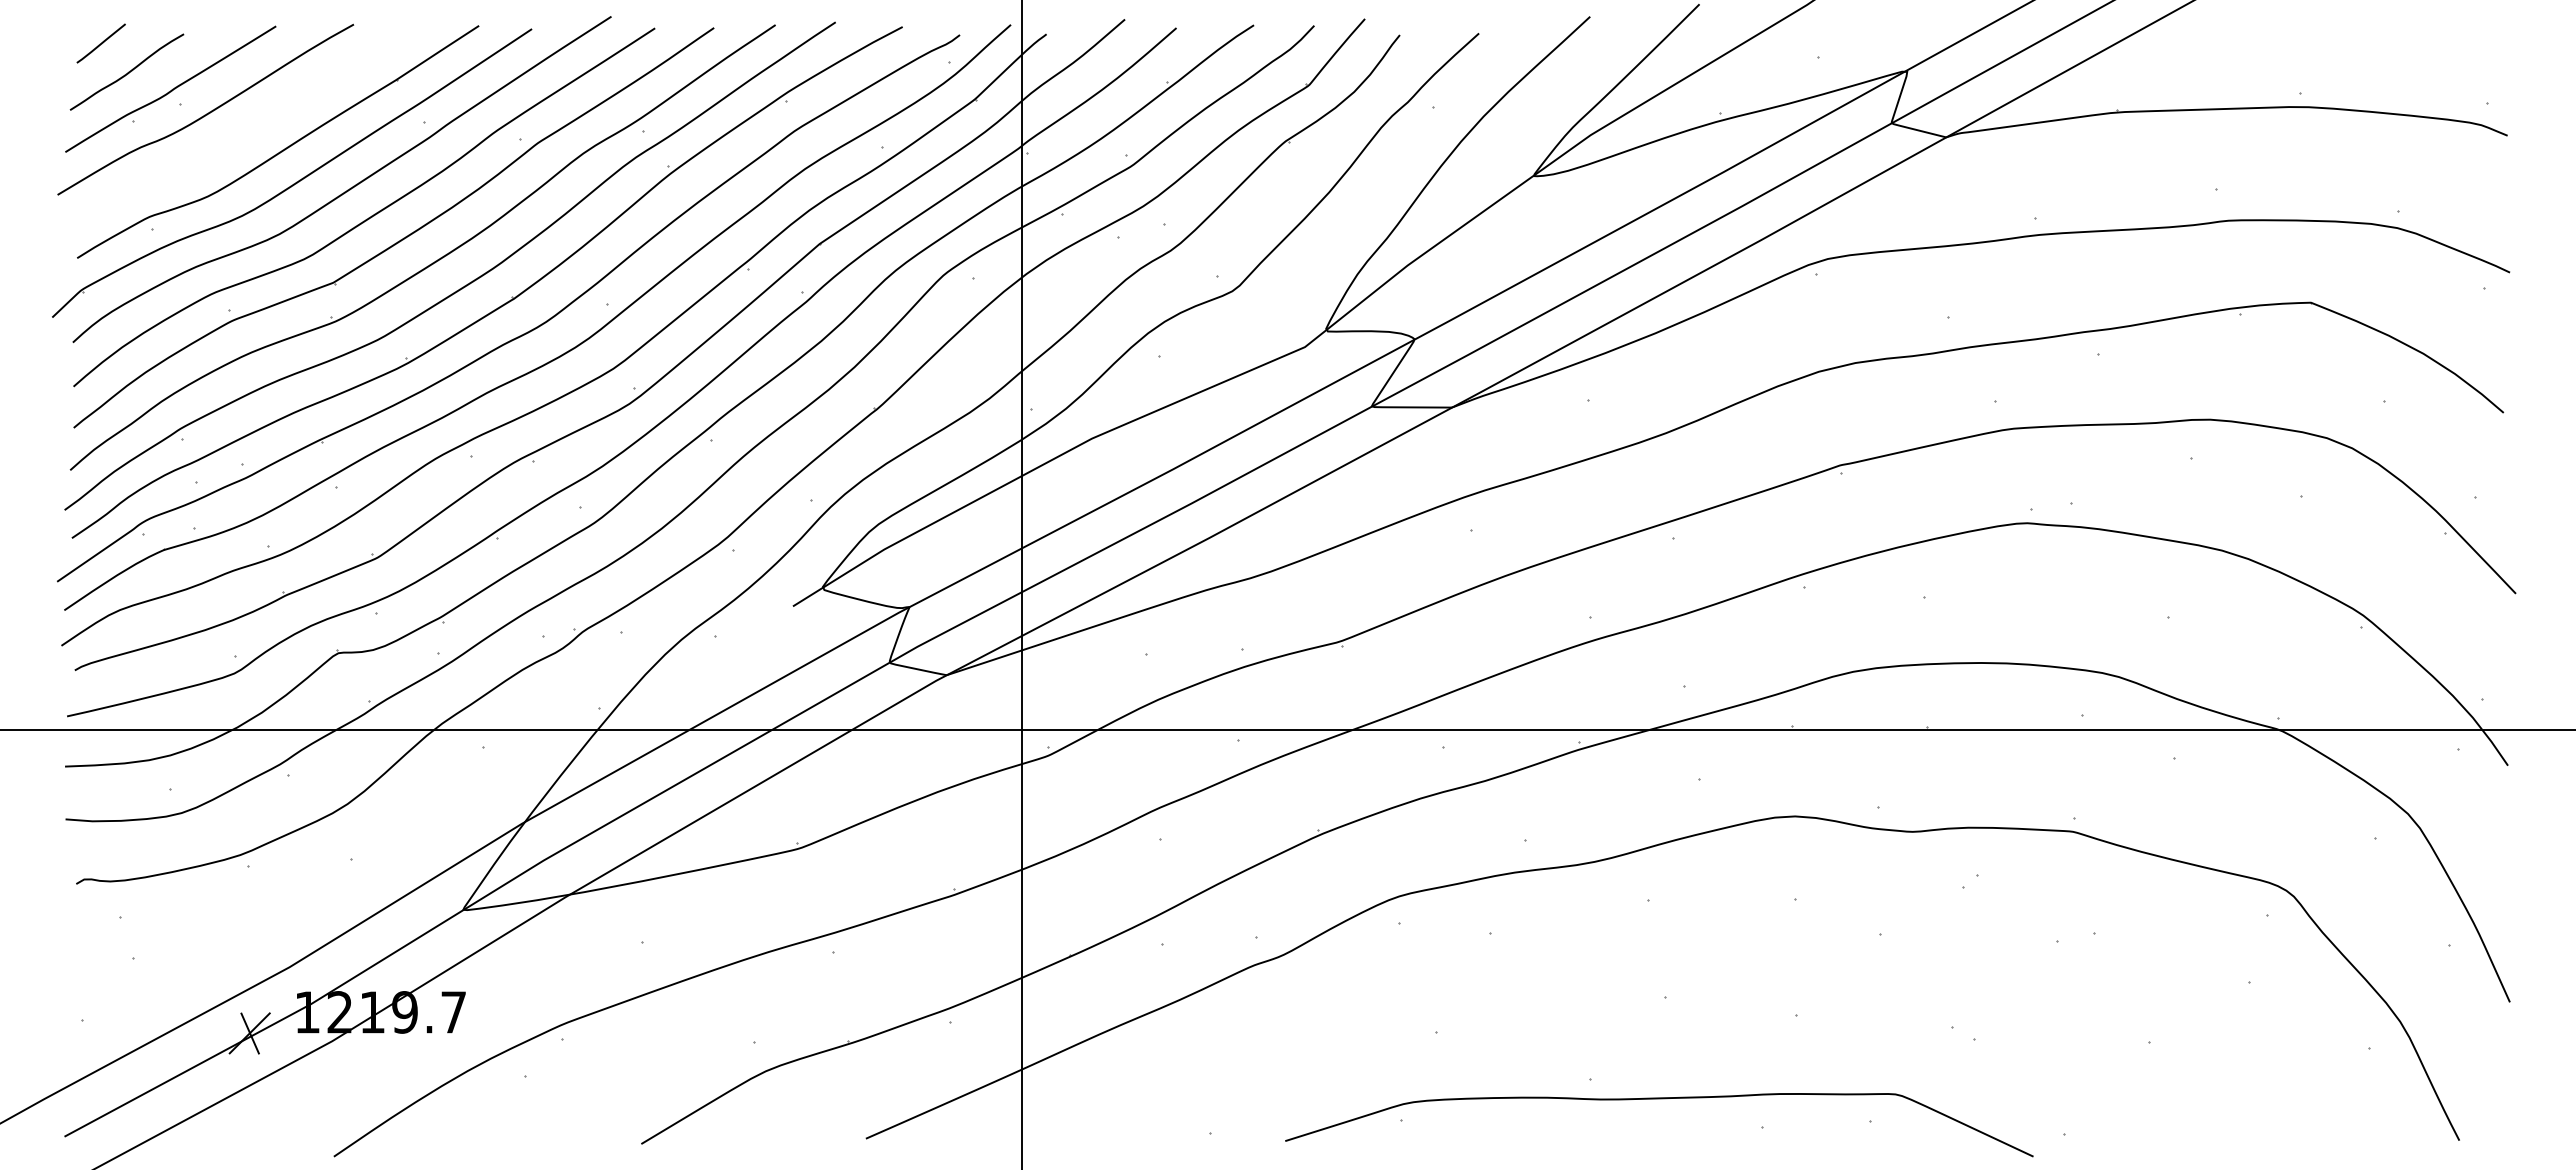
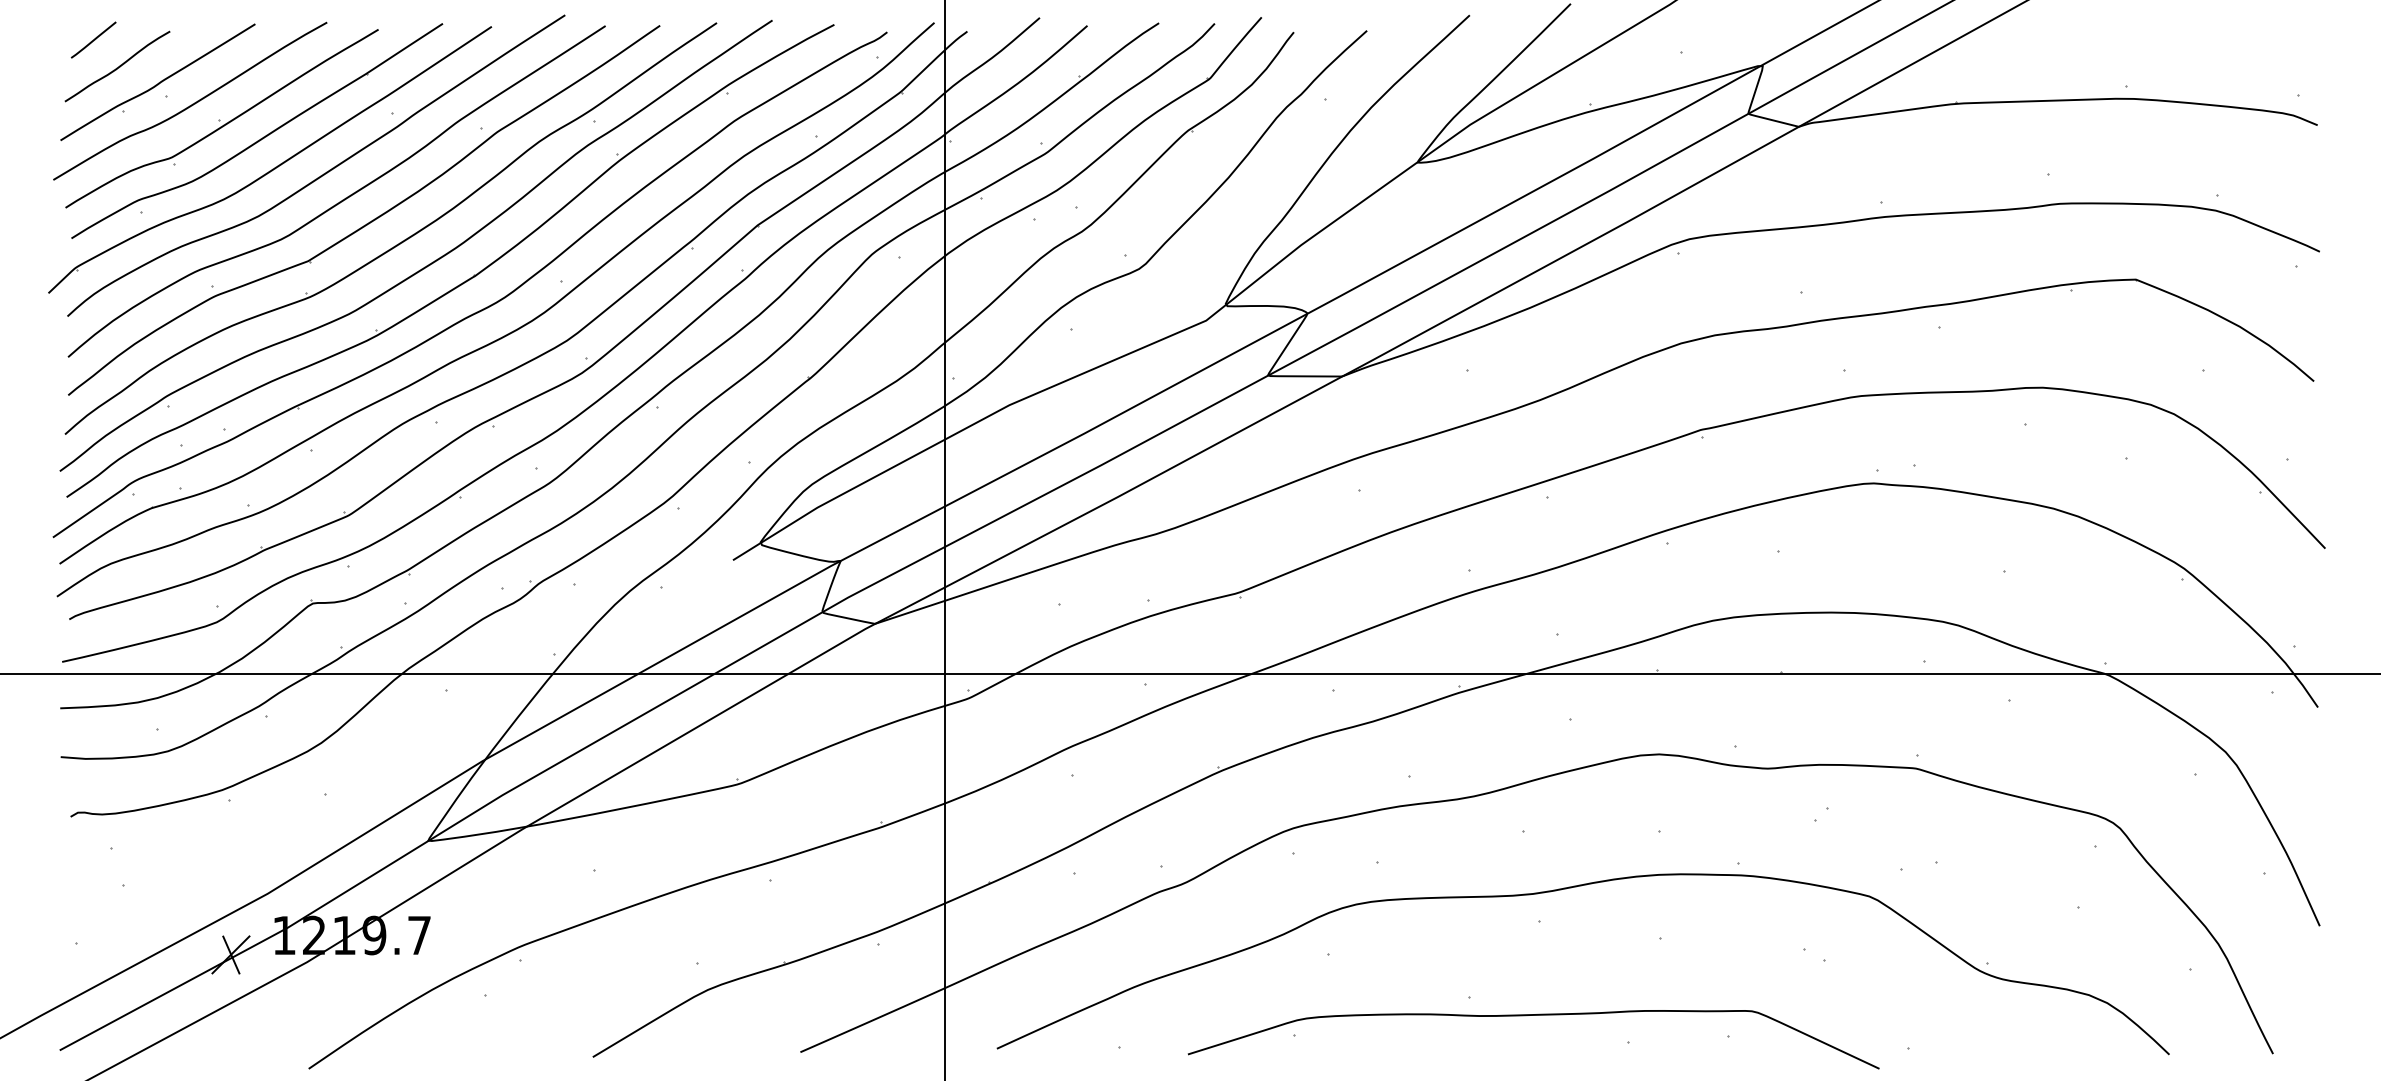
part: (239, 128) -> (221, 118), added
curve: (1694, 962) -> (1566, 889), added

